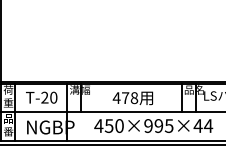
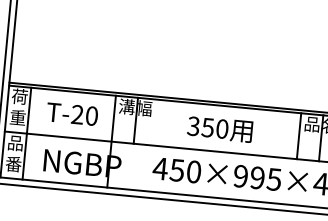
text: (125, 98) -> (207, 128), 478 -> 350

